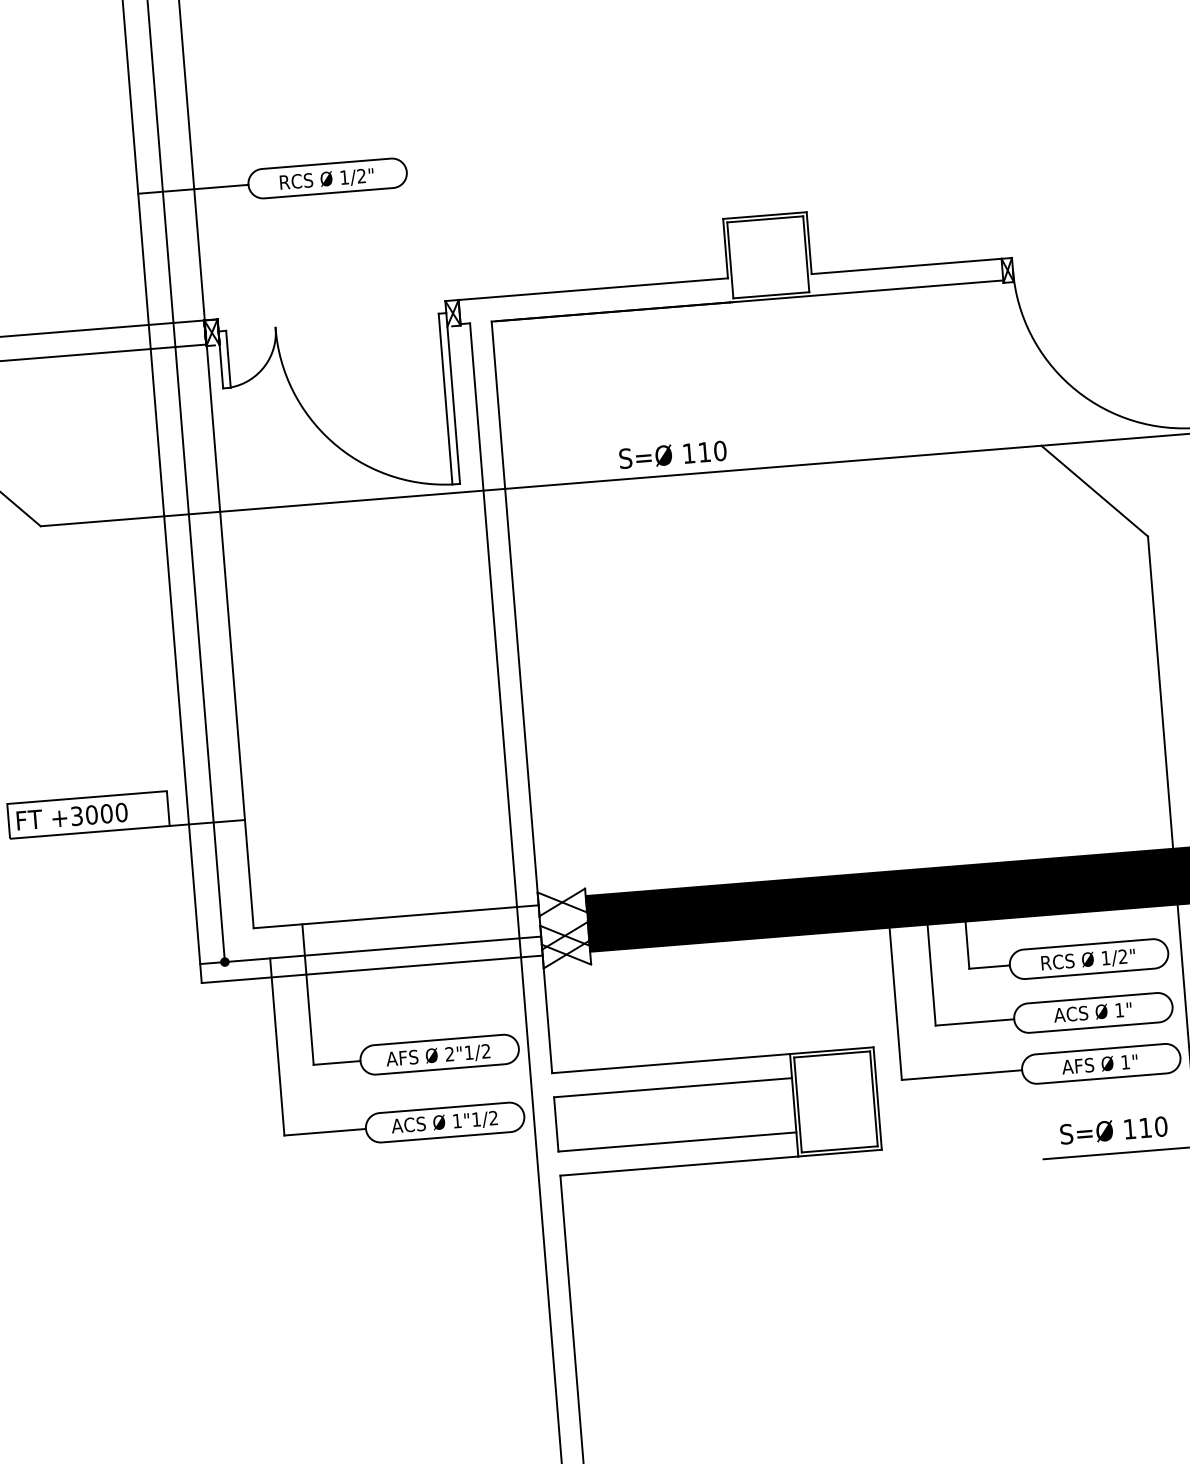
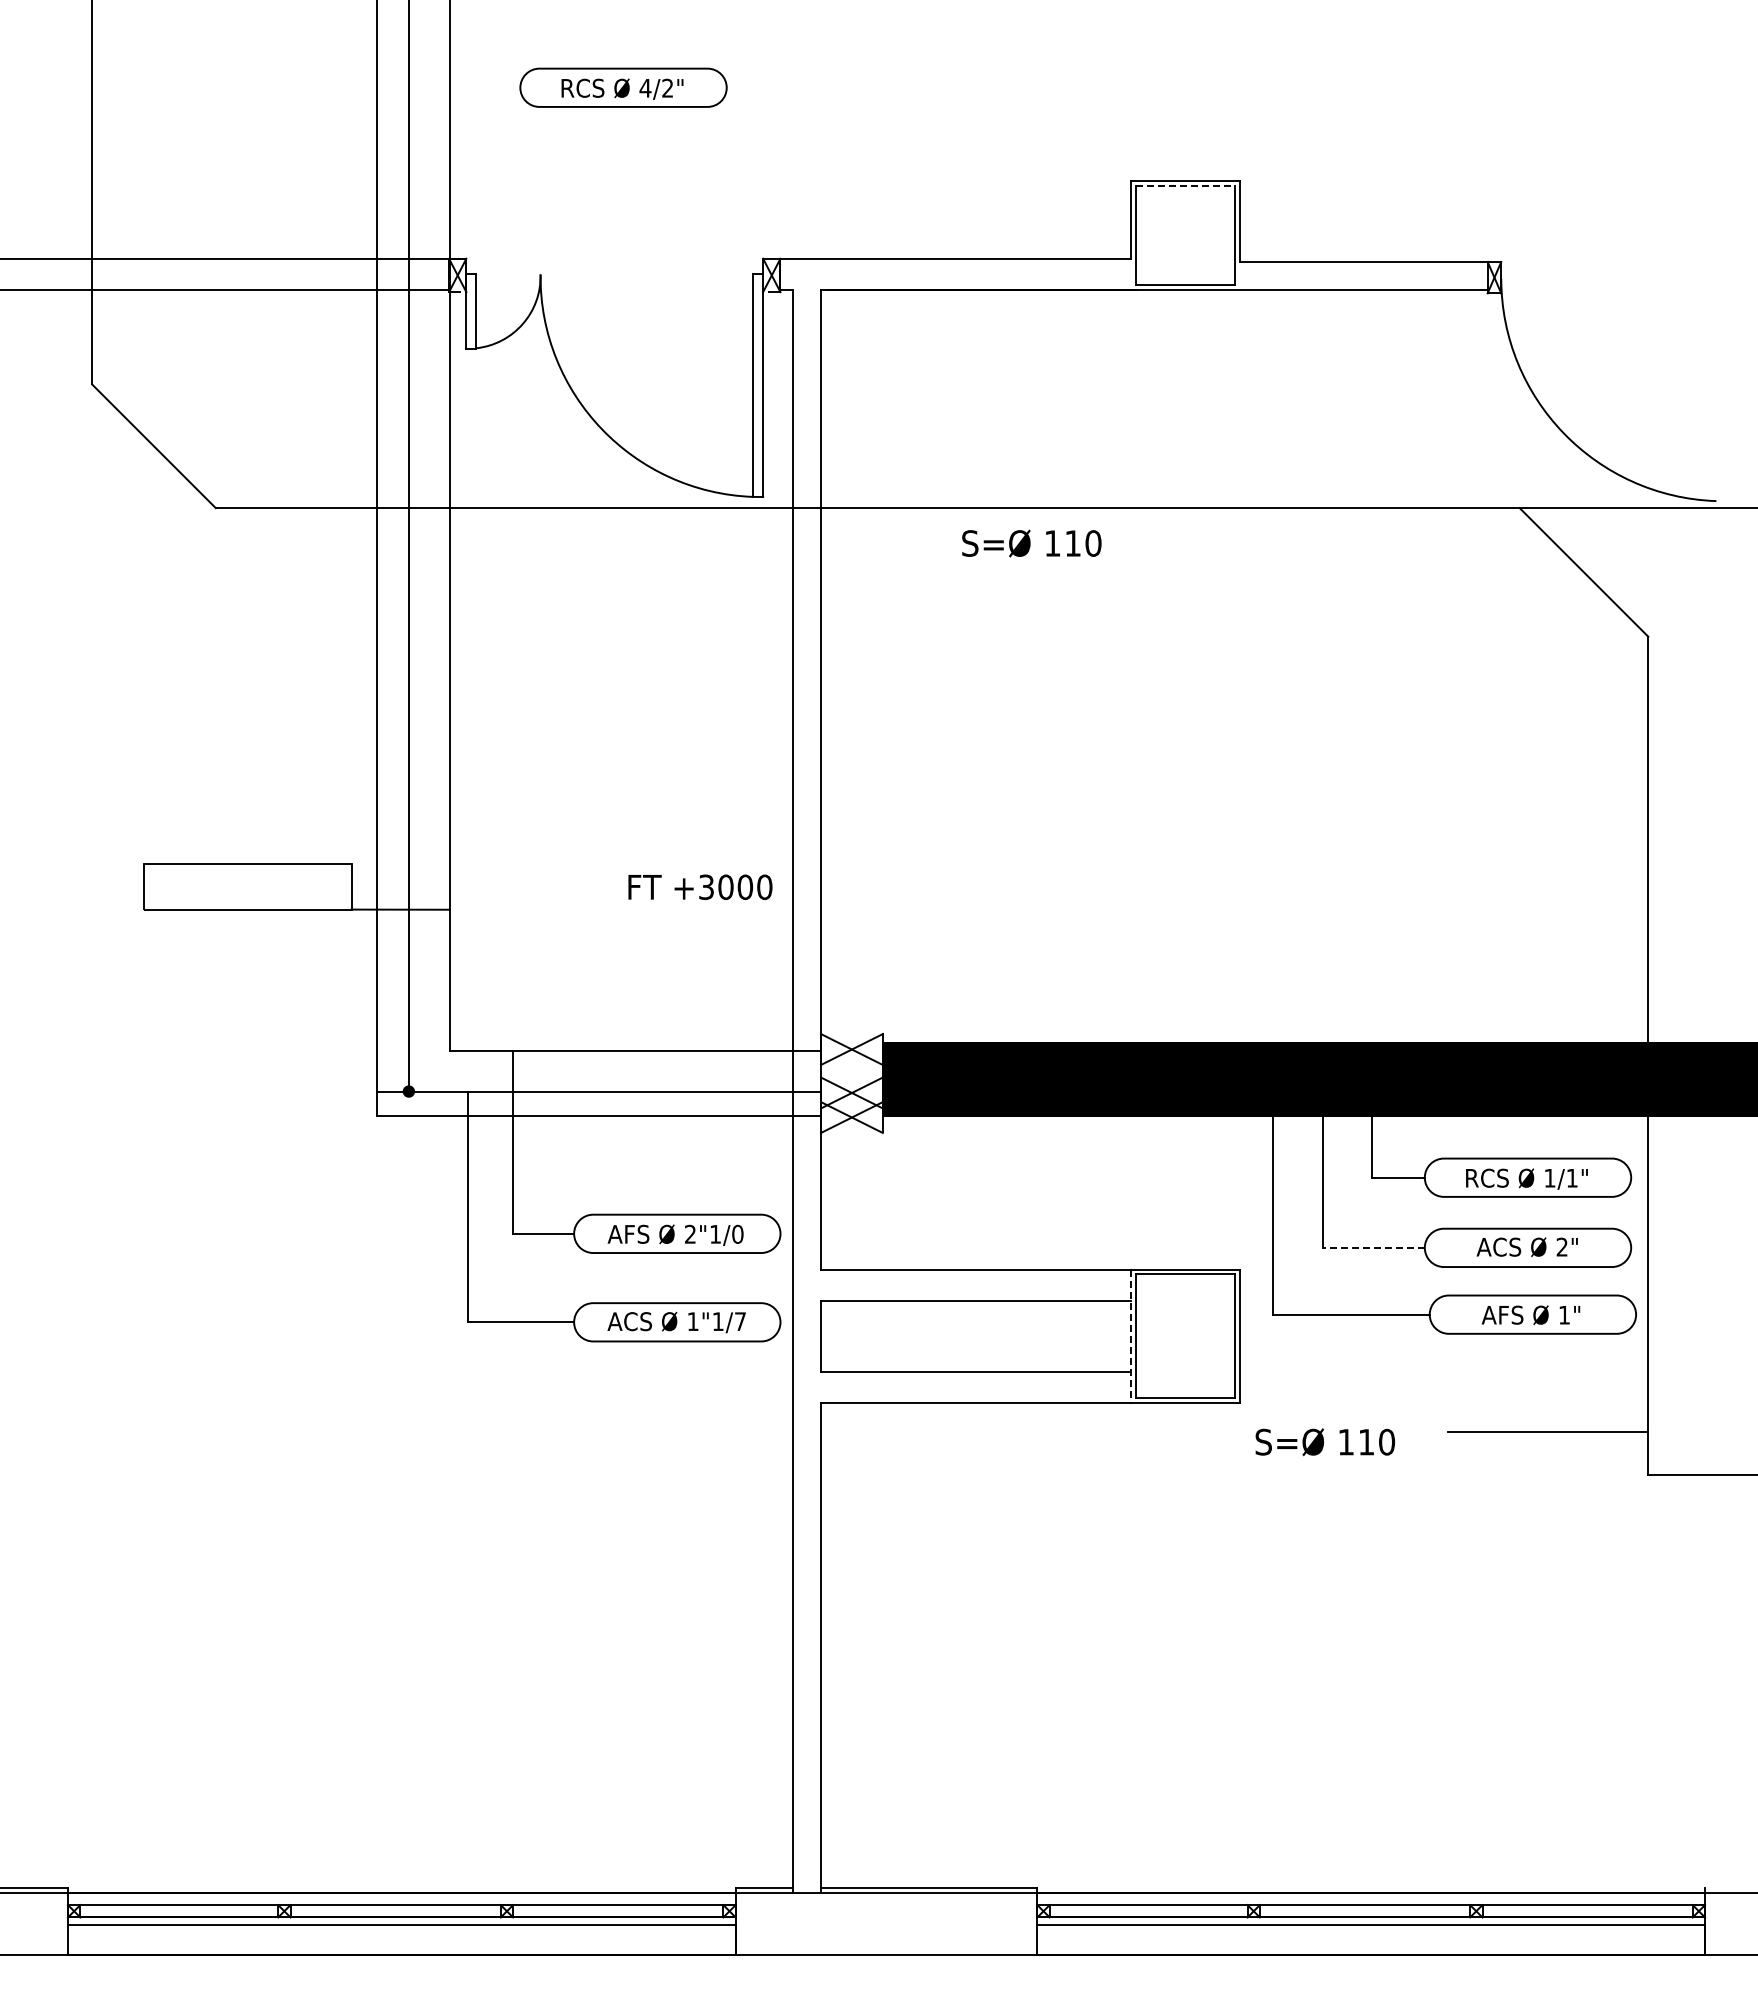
text: (344, 177) -> (645, 88), 1/2" -> 4/2"
line: (193, 189) -> (448, 87), removed
line: (765, 219) -> (1186, 186), solid -> dashed
text: (672, 454) -> (1031, 543), moved
text: (72, 815) -> (700, 886), moved
text: (1122, 956) -> (1571, 1177), 1/2" -> 1/1"
text: (1119, 1009) -> (1561, 1246), 1" -> 2"
line: (974, 1022) -> (1373, 1247), solid -> dashed
text: (485, 1050) -> (737, 1233), 2"1/2 -> 2"1/0
line: (794, 1105) -> (1131, 1336), solid -> dashed
text: (493, 1118) -> (740, 1321), 1"1/2 -> 1"1/7
text: (1114, 1130) -> (1325, 1442), moved

